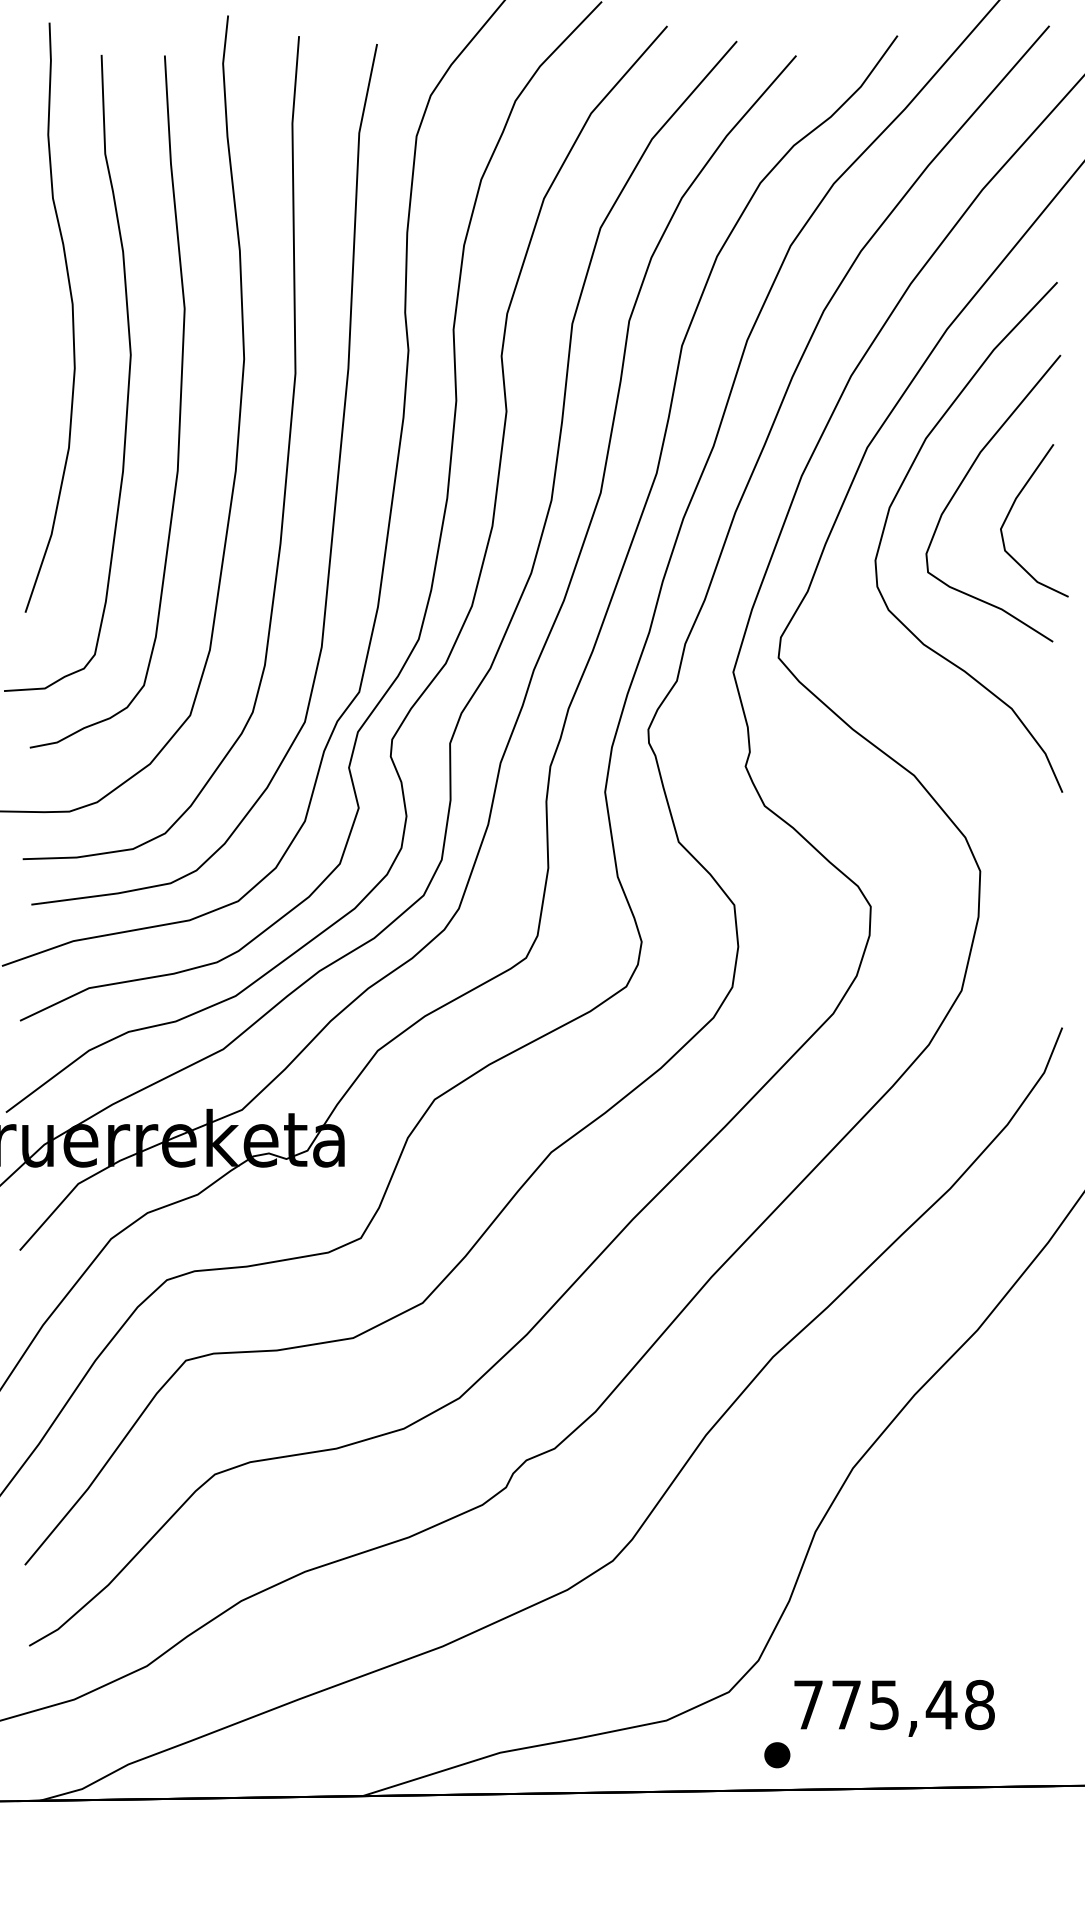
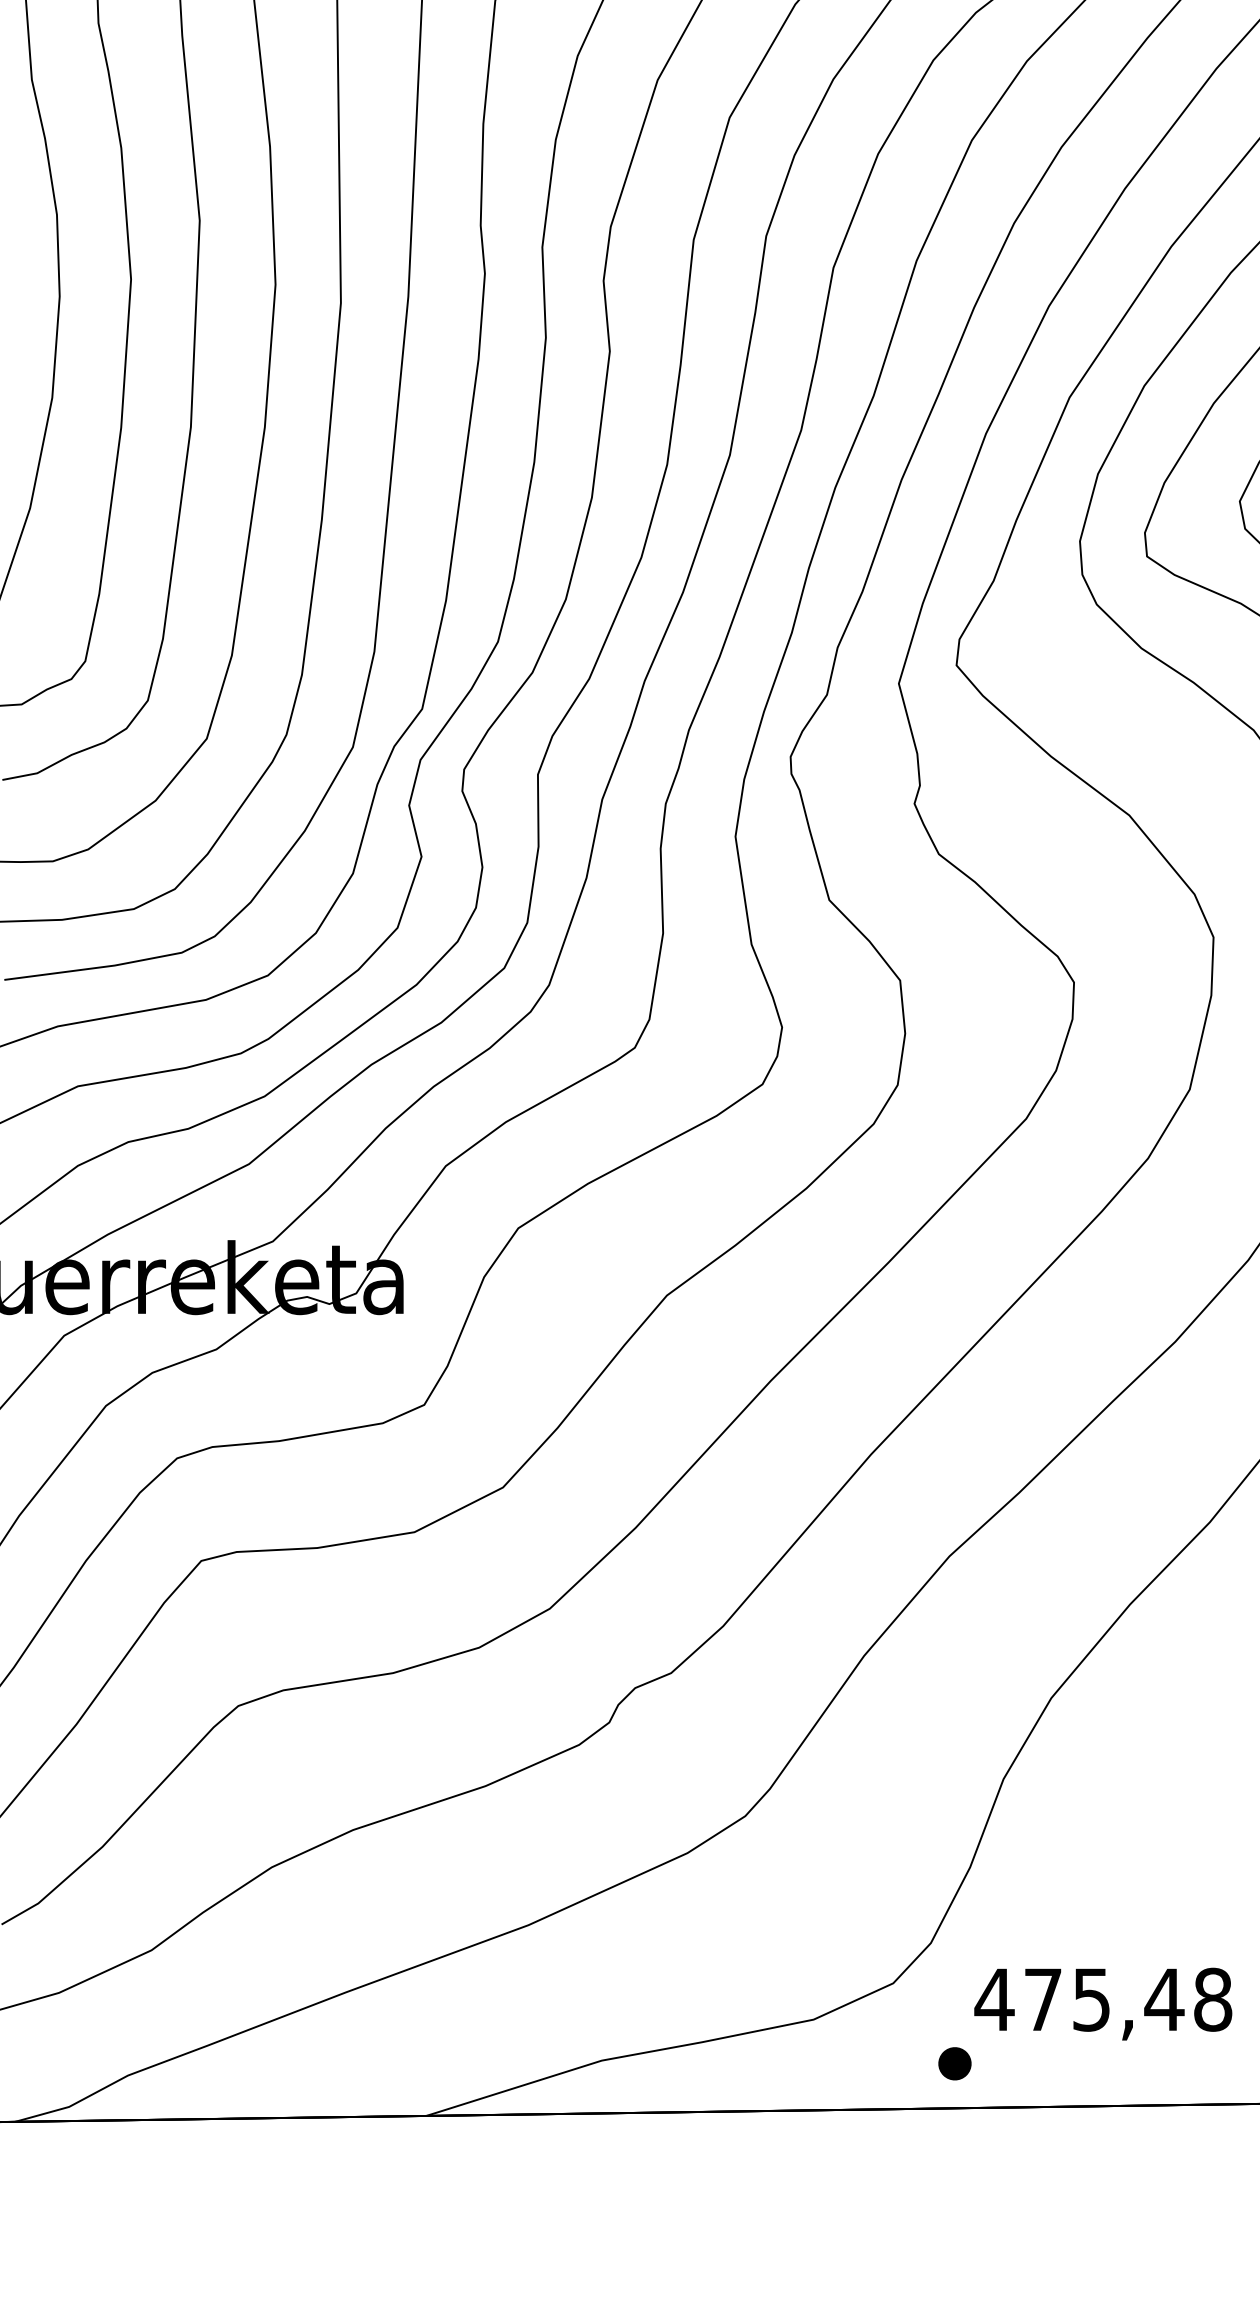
text: (808, 1704) -> (994, 1999), 775,48 -> 475,48

